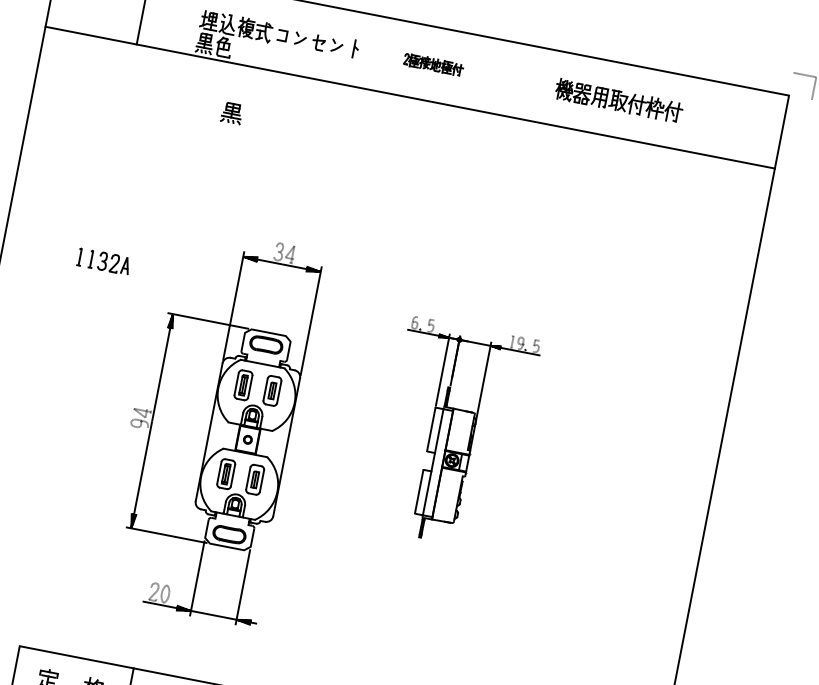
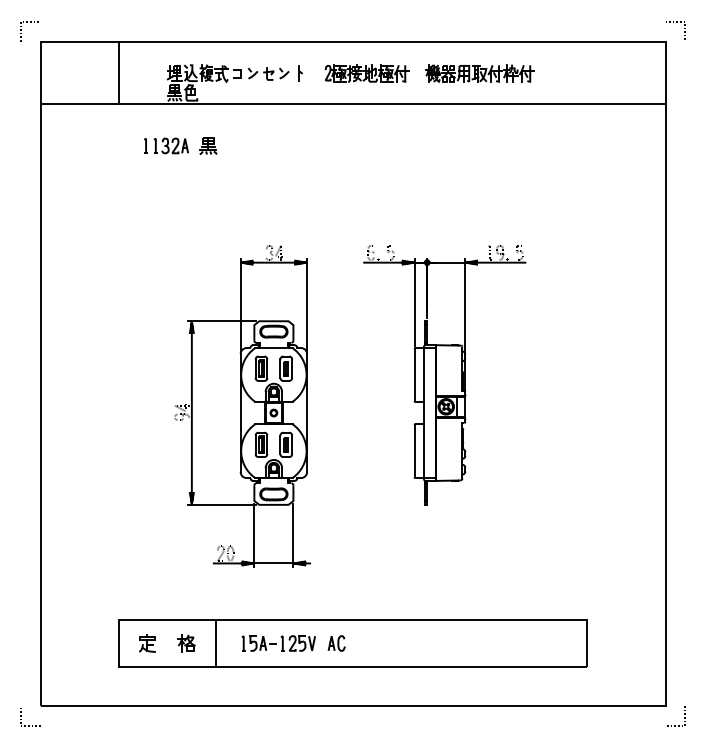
part: (433, 64) -> (366, 73), size x1.67
part: (618, 100) -> (479, 73), moved
part: (104, 261) -> (166, 145), moved
part: (455, 434) -> (444, 375), size x1.43

